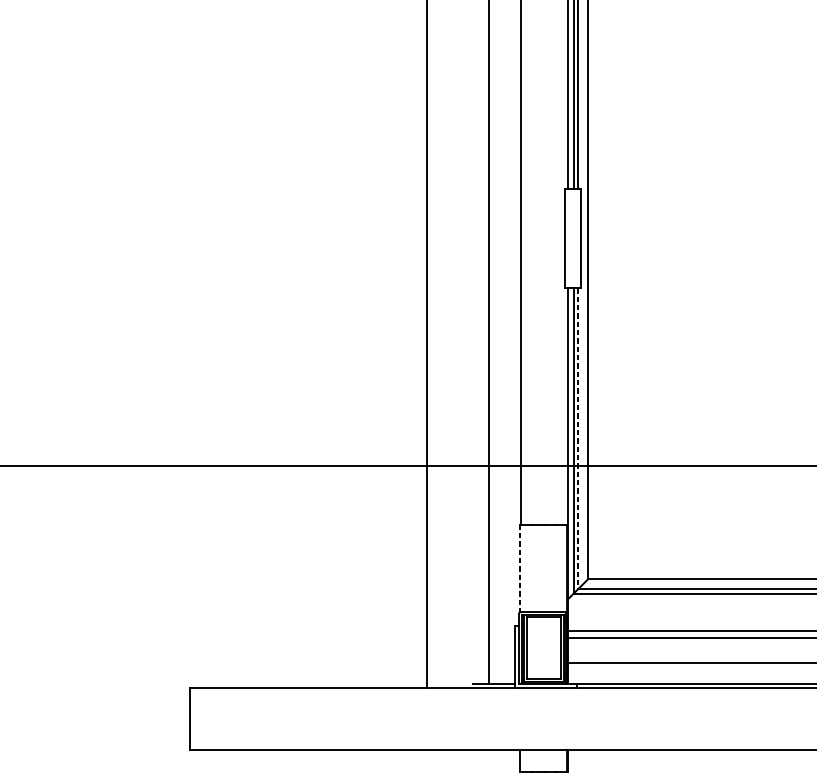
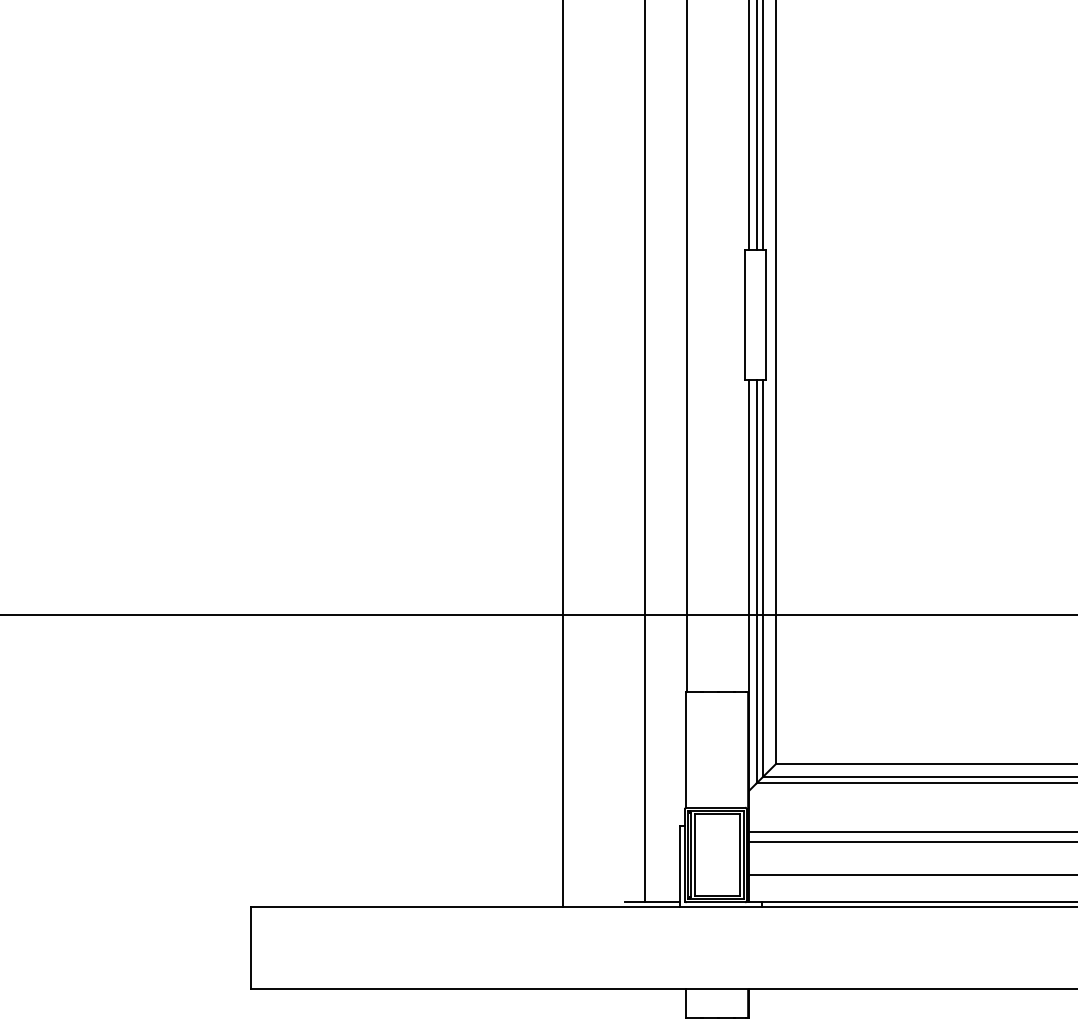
line: (578, 439) -> (763, 579), dashed -> solid
line: (519, 568) -> (685, 750), dashed -> solid

